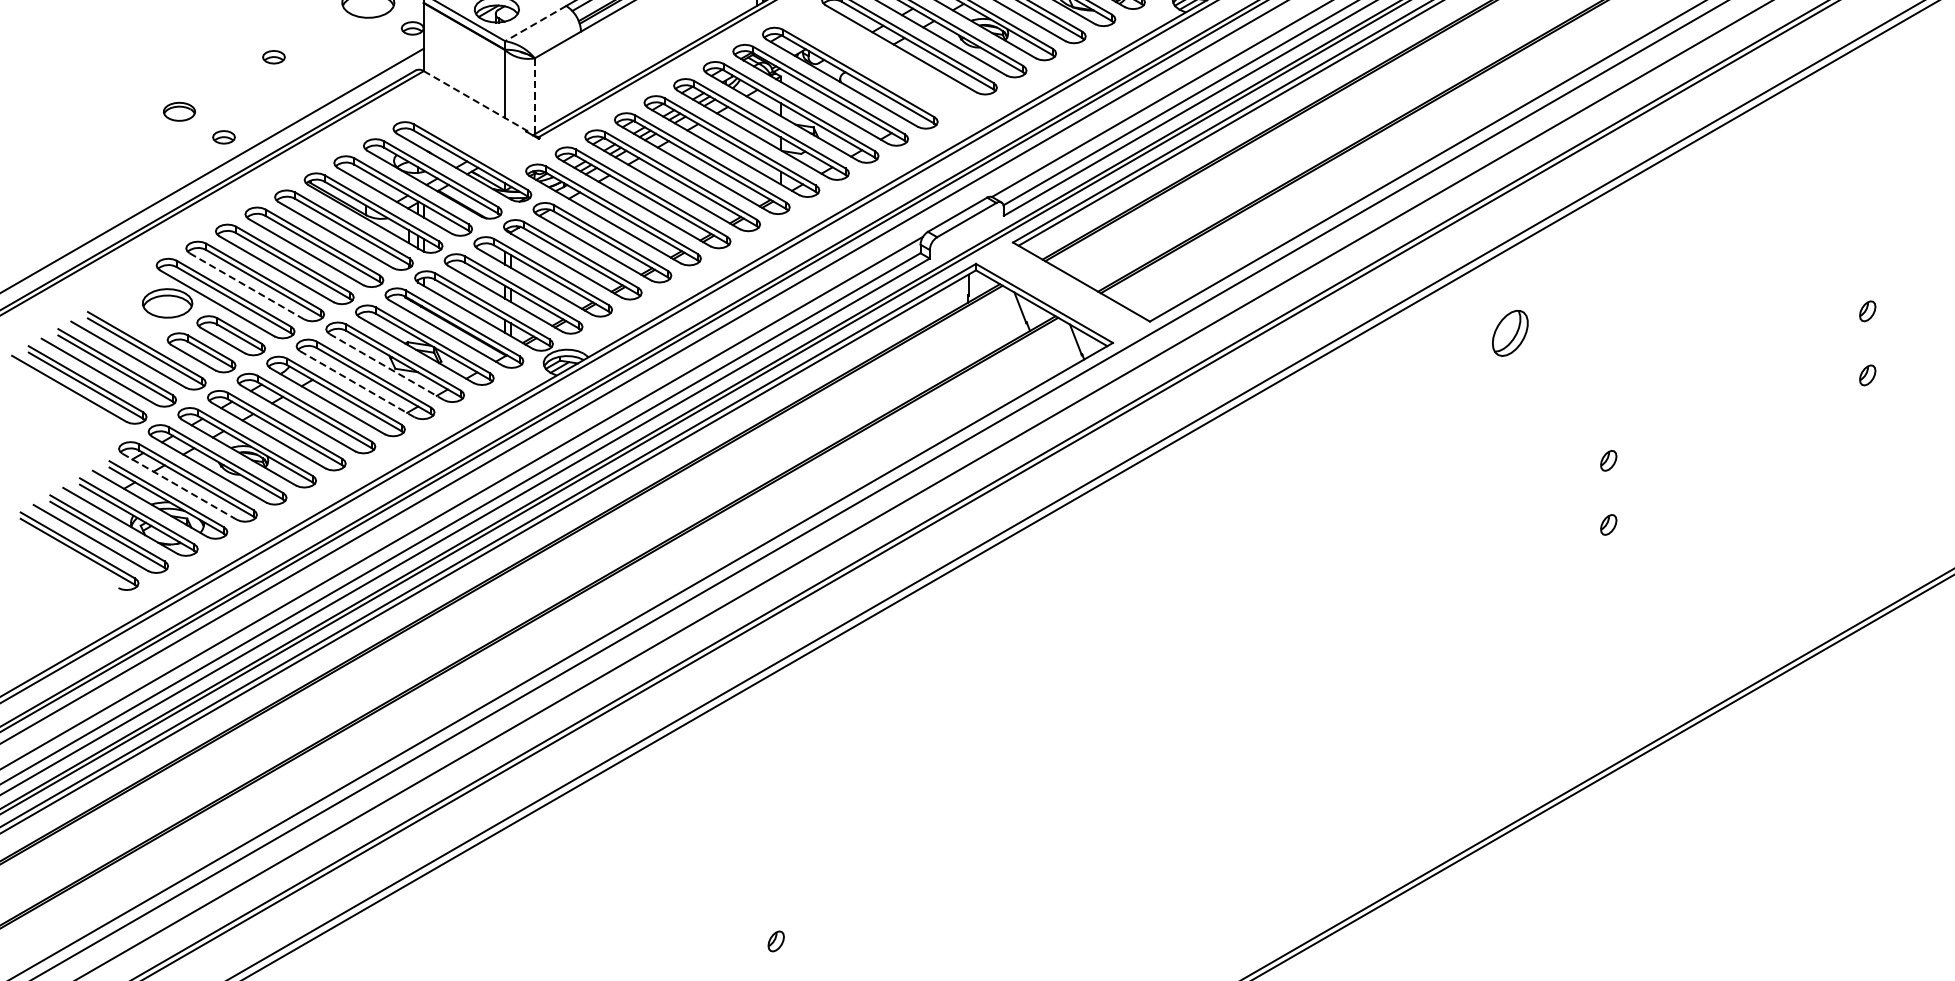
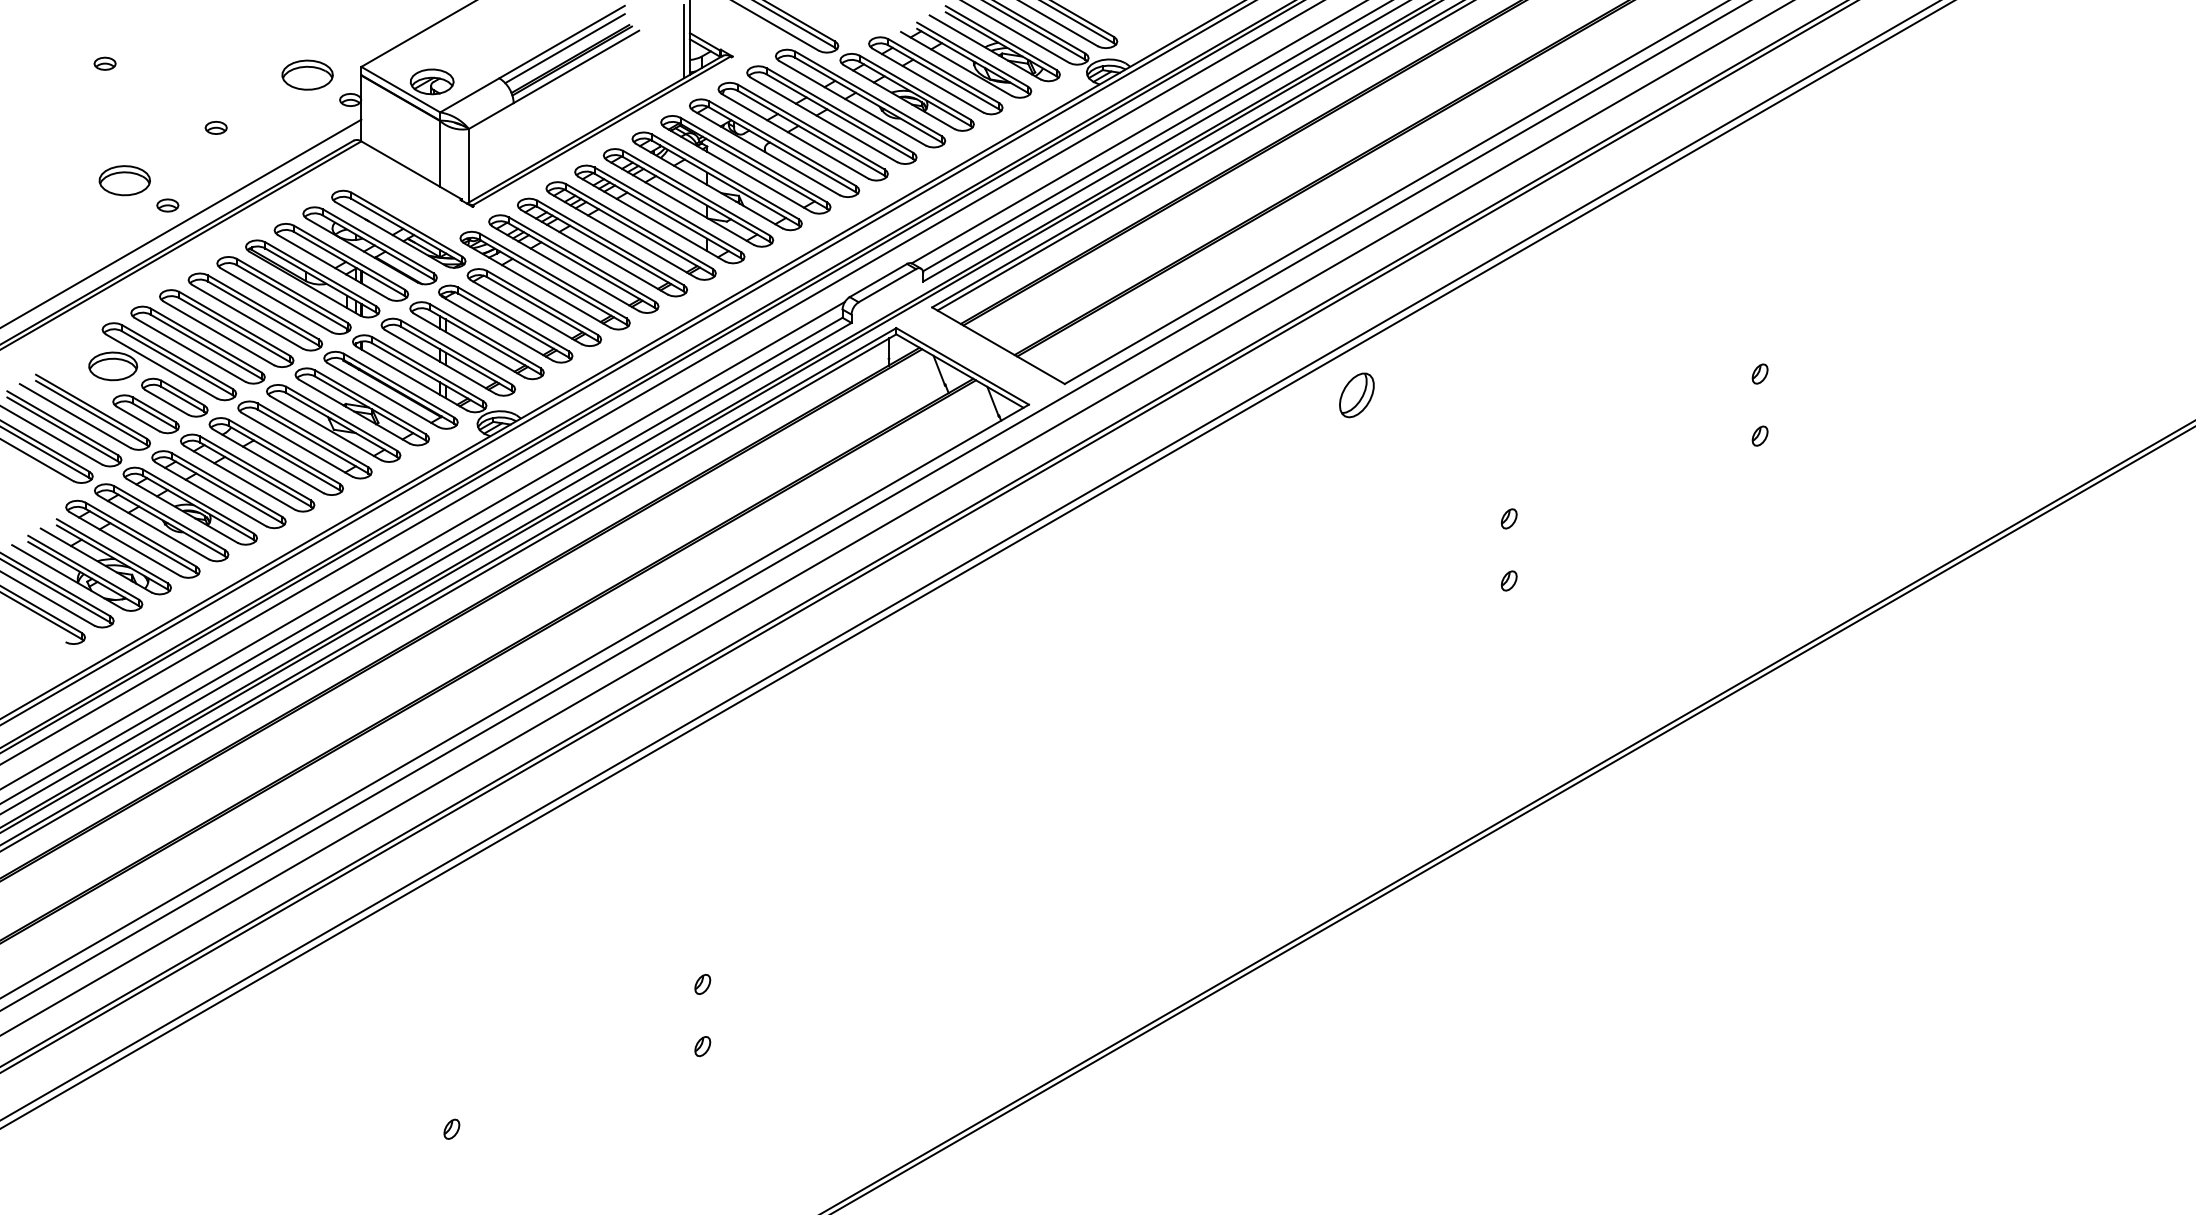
line: (535, 23) -> (469, 95), dashed -> solid
part: (879, 60) -> (802, 131), added
line: (534, 96) -> (468, 165), dashed -> solid
line: (475, 101) -> (411, 170), dashed -> solid
part: (179, 111) -> (124, 180), size x1.67
line: (247, 285) -> (190, 349), dashed -> solid
part: (1509, 333) -> (1356, 395), moved
line: (386, 367) -> (325, 428), dashed -> solid
line: (356, 384) -> (296, 444), dashed -> solid
line: (179, 486) -> (124, 543), dashed -> solid

